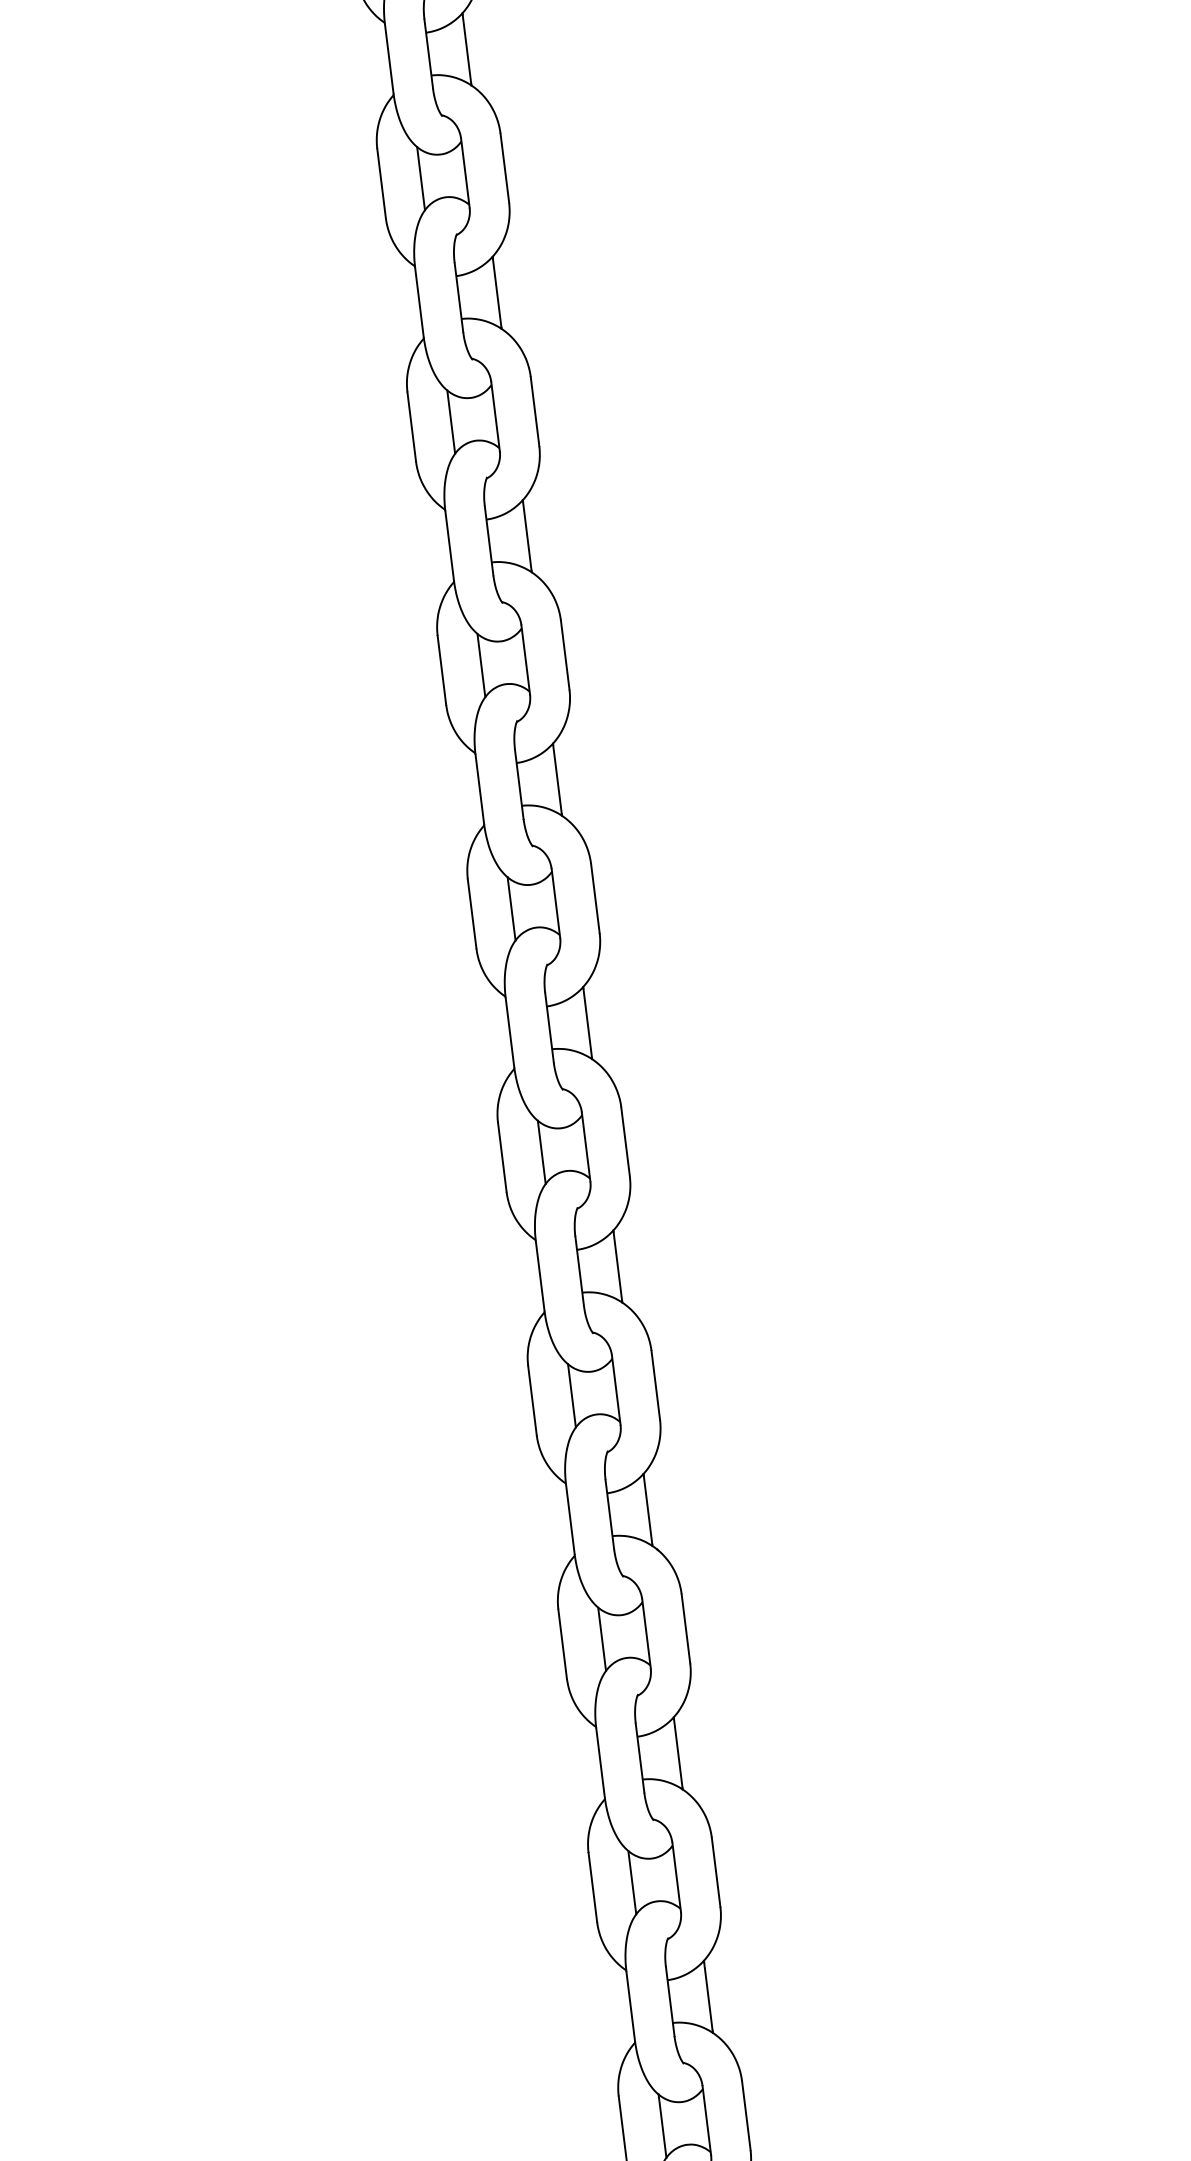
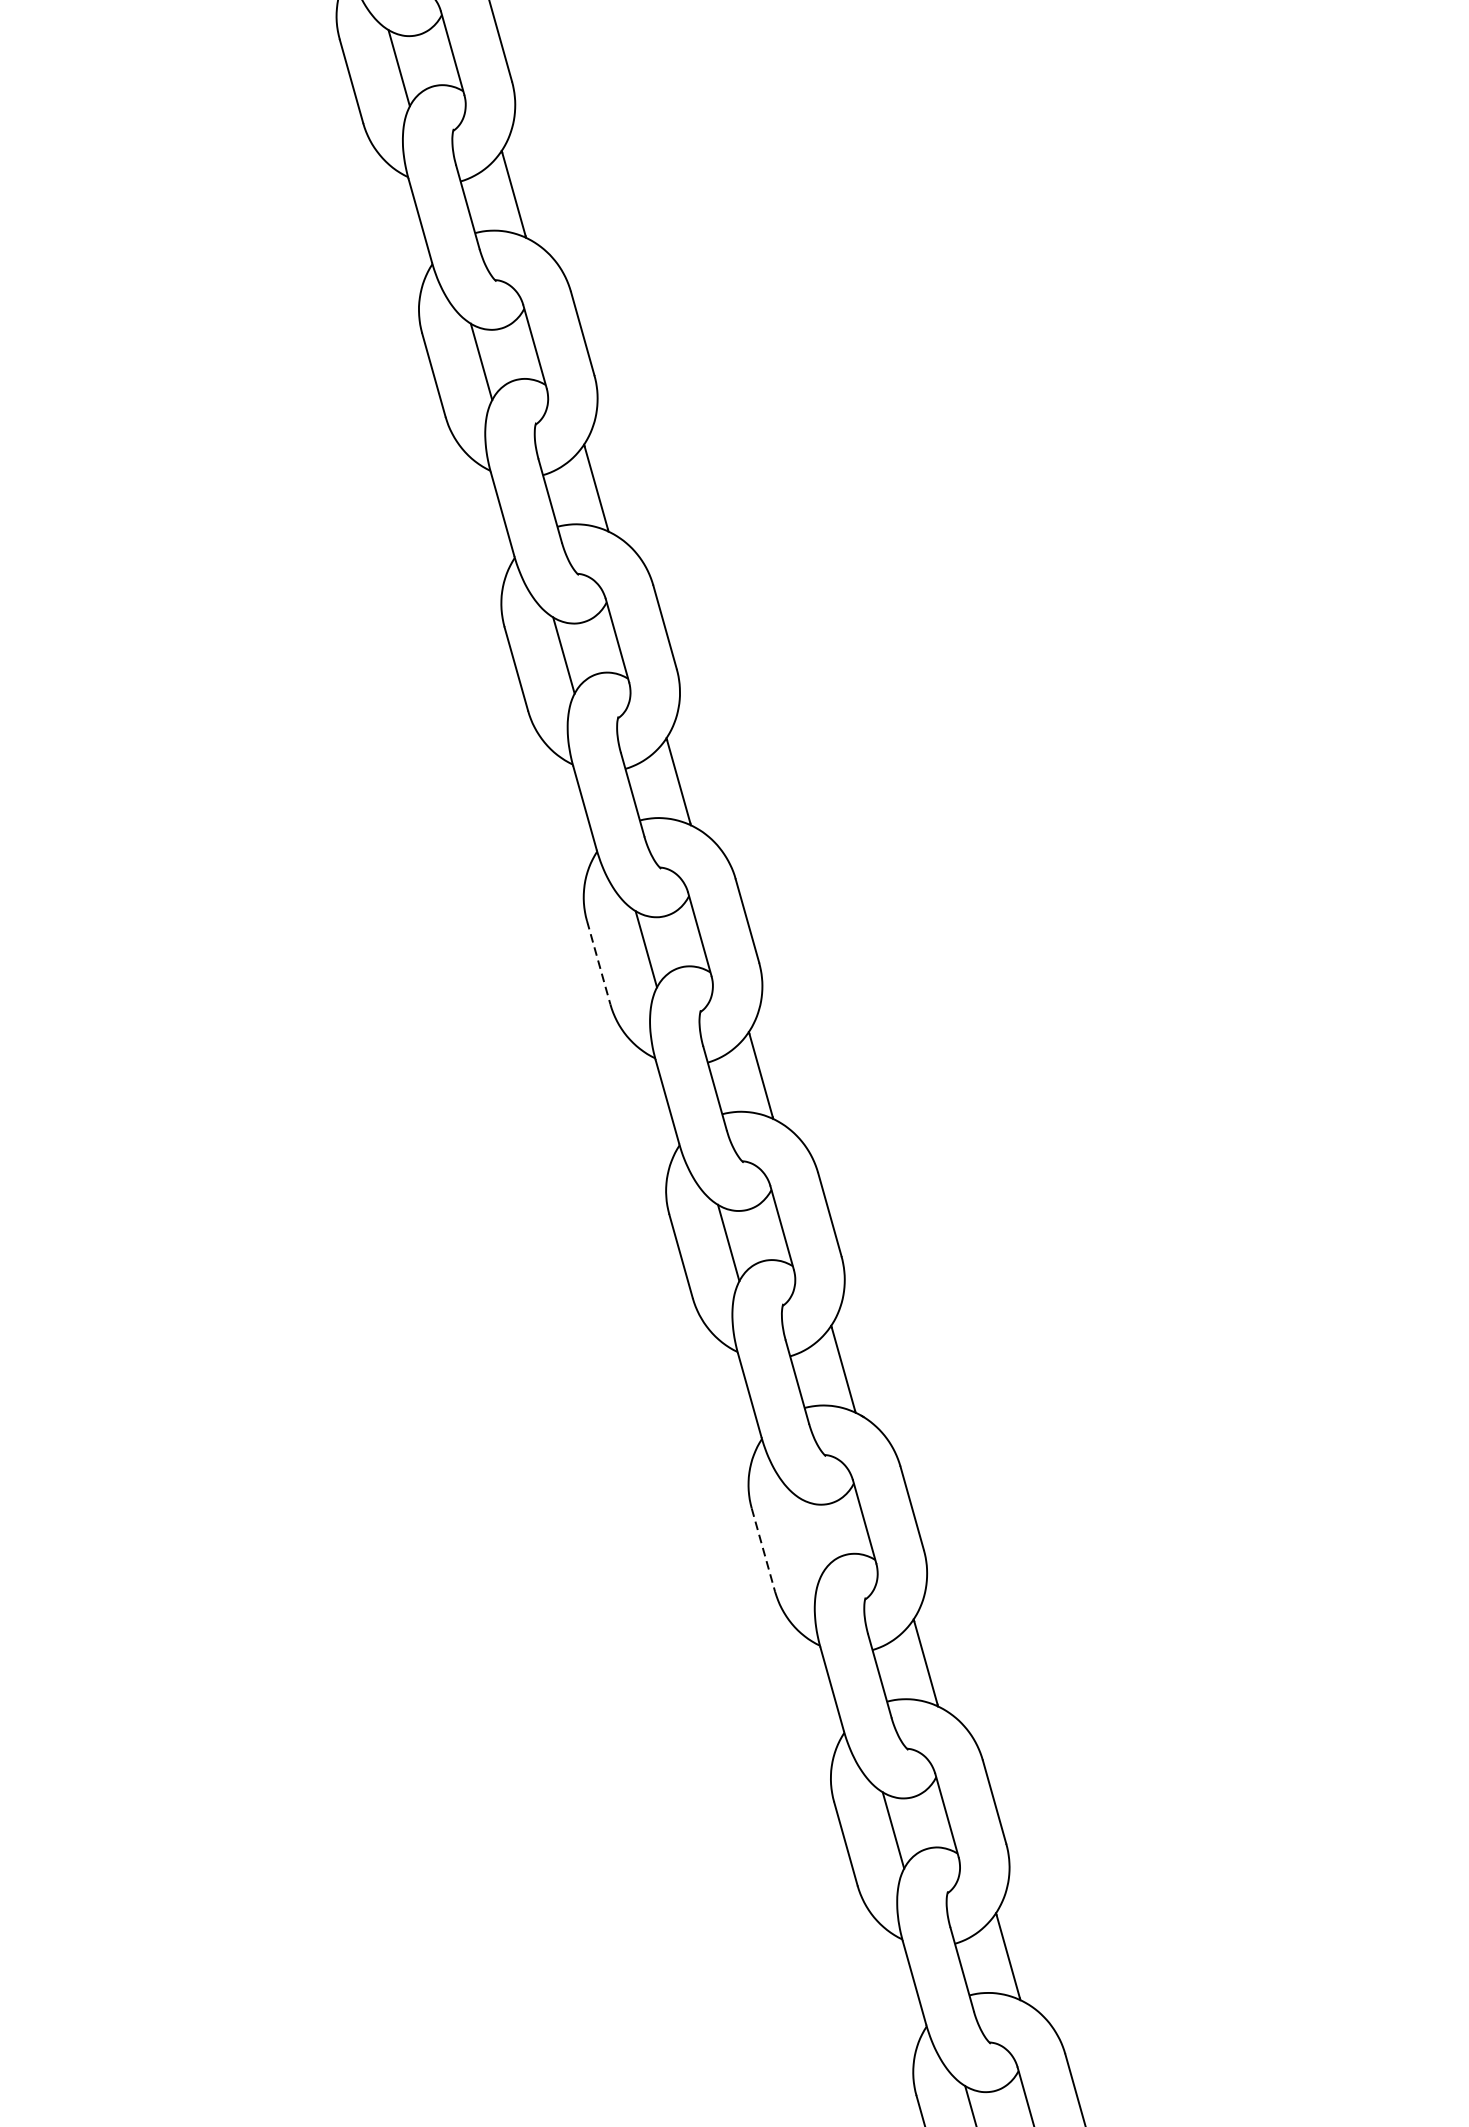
line: (502, 1157) -> (598, 962), solid -> dashed
line: (602, 1638) -> (811, 1535), removed
line: (562, 1644) -> (763, 1550), solid -> dashed

